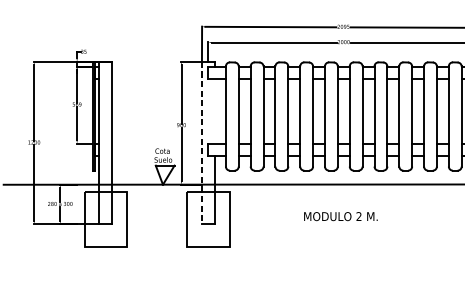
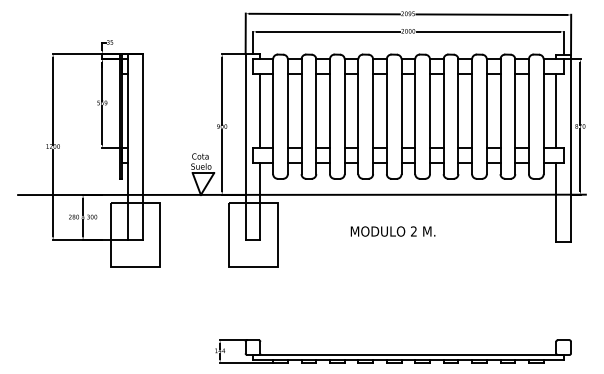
line: (214, 111) -> (260, 110), added
line: (201, 143) -> (245, 147), dashed -> solid
text: (340, 216) -> (392, 231), moved

